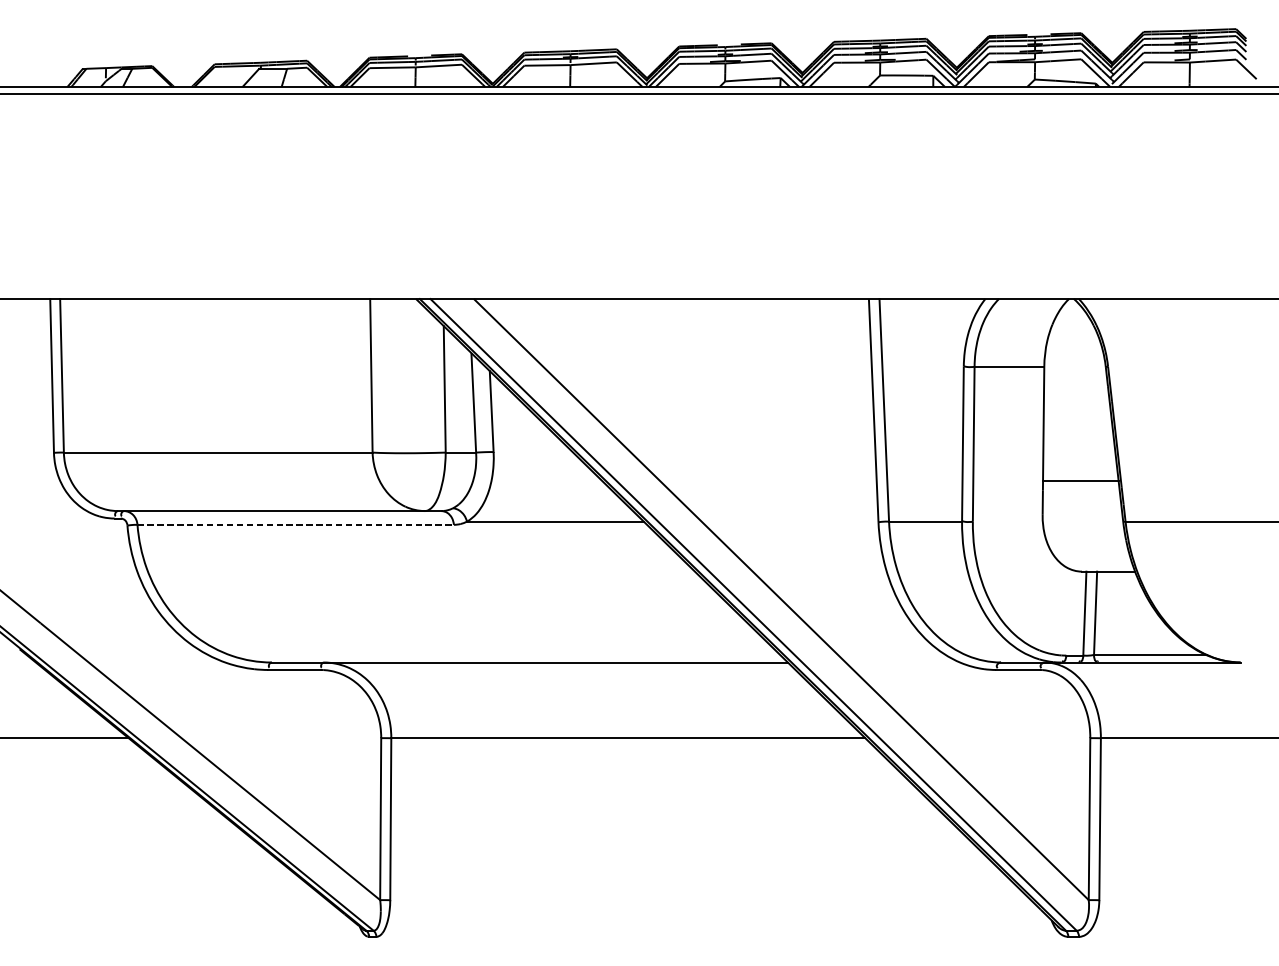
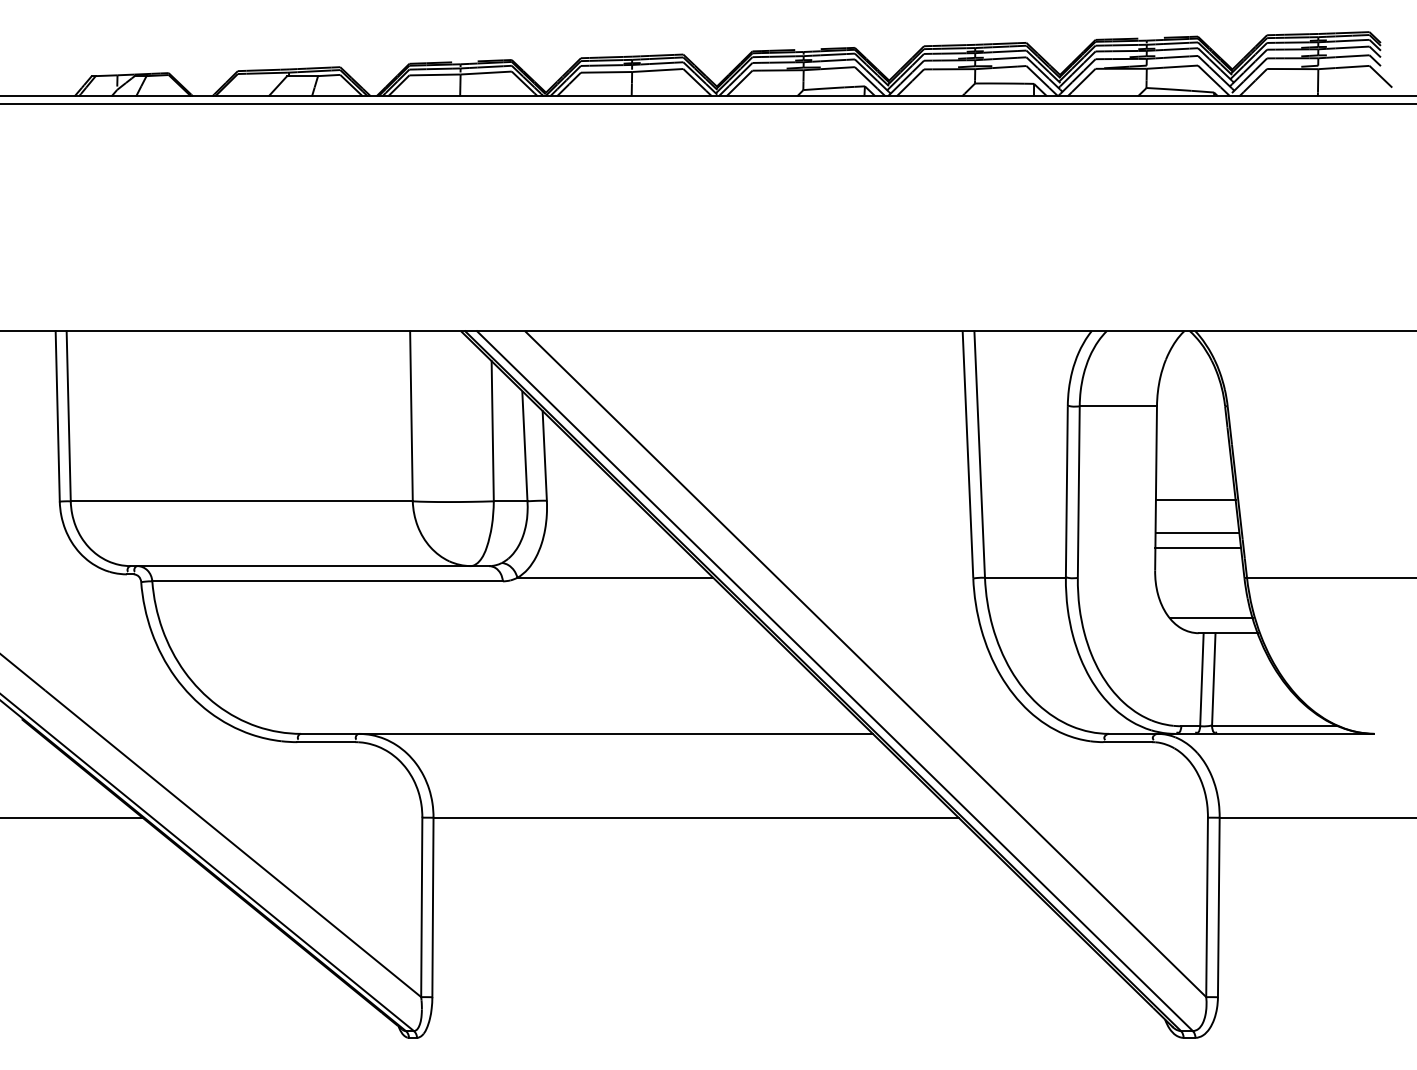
line: (1079, 450) -> (1195, 499), added
line: (1081, 494) -> (1198, 547), added
line: (296, 524) -> (328, 581), dashed -> solid
line: (1092, 557) -> (1210, 617), added

